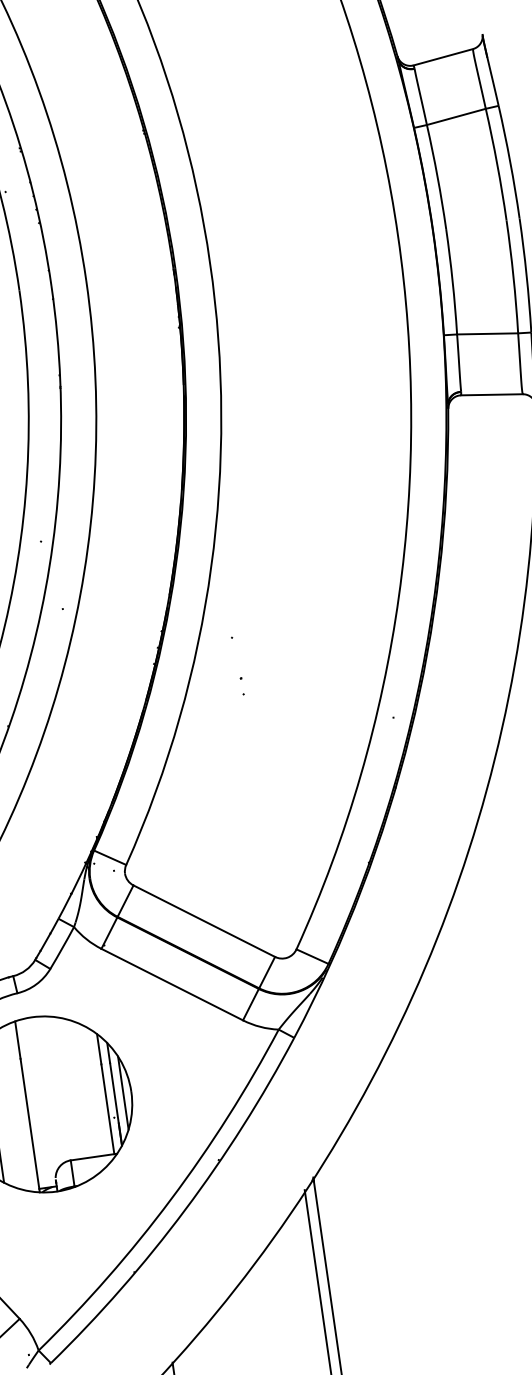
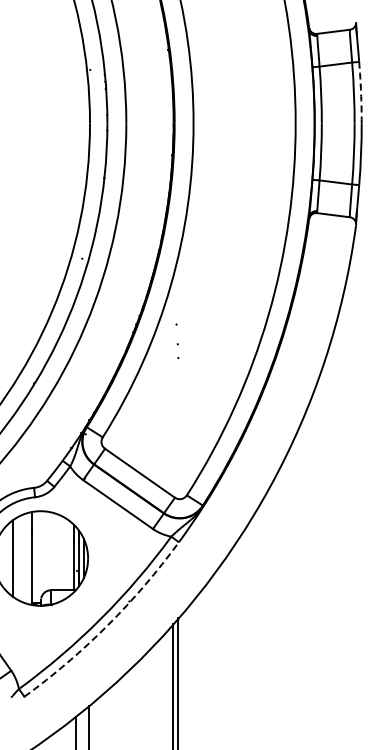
arc: (510, 161) -> (361, 92), solid -> dashed
part: (242, 686) -> (178, 351), size x1.6
arc: (184, 1210) -> (107, 625), solid -> dashed

